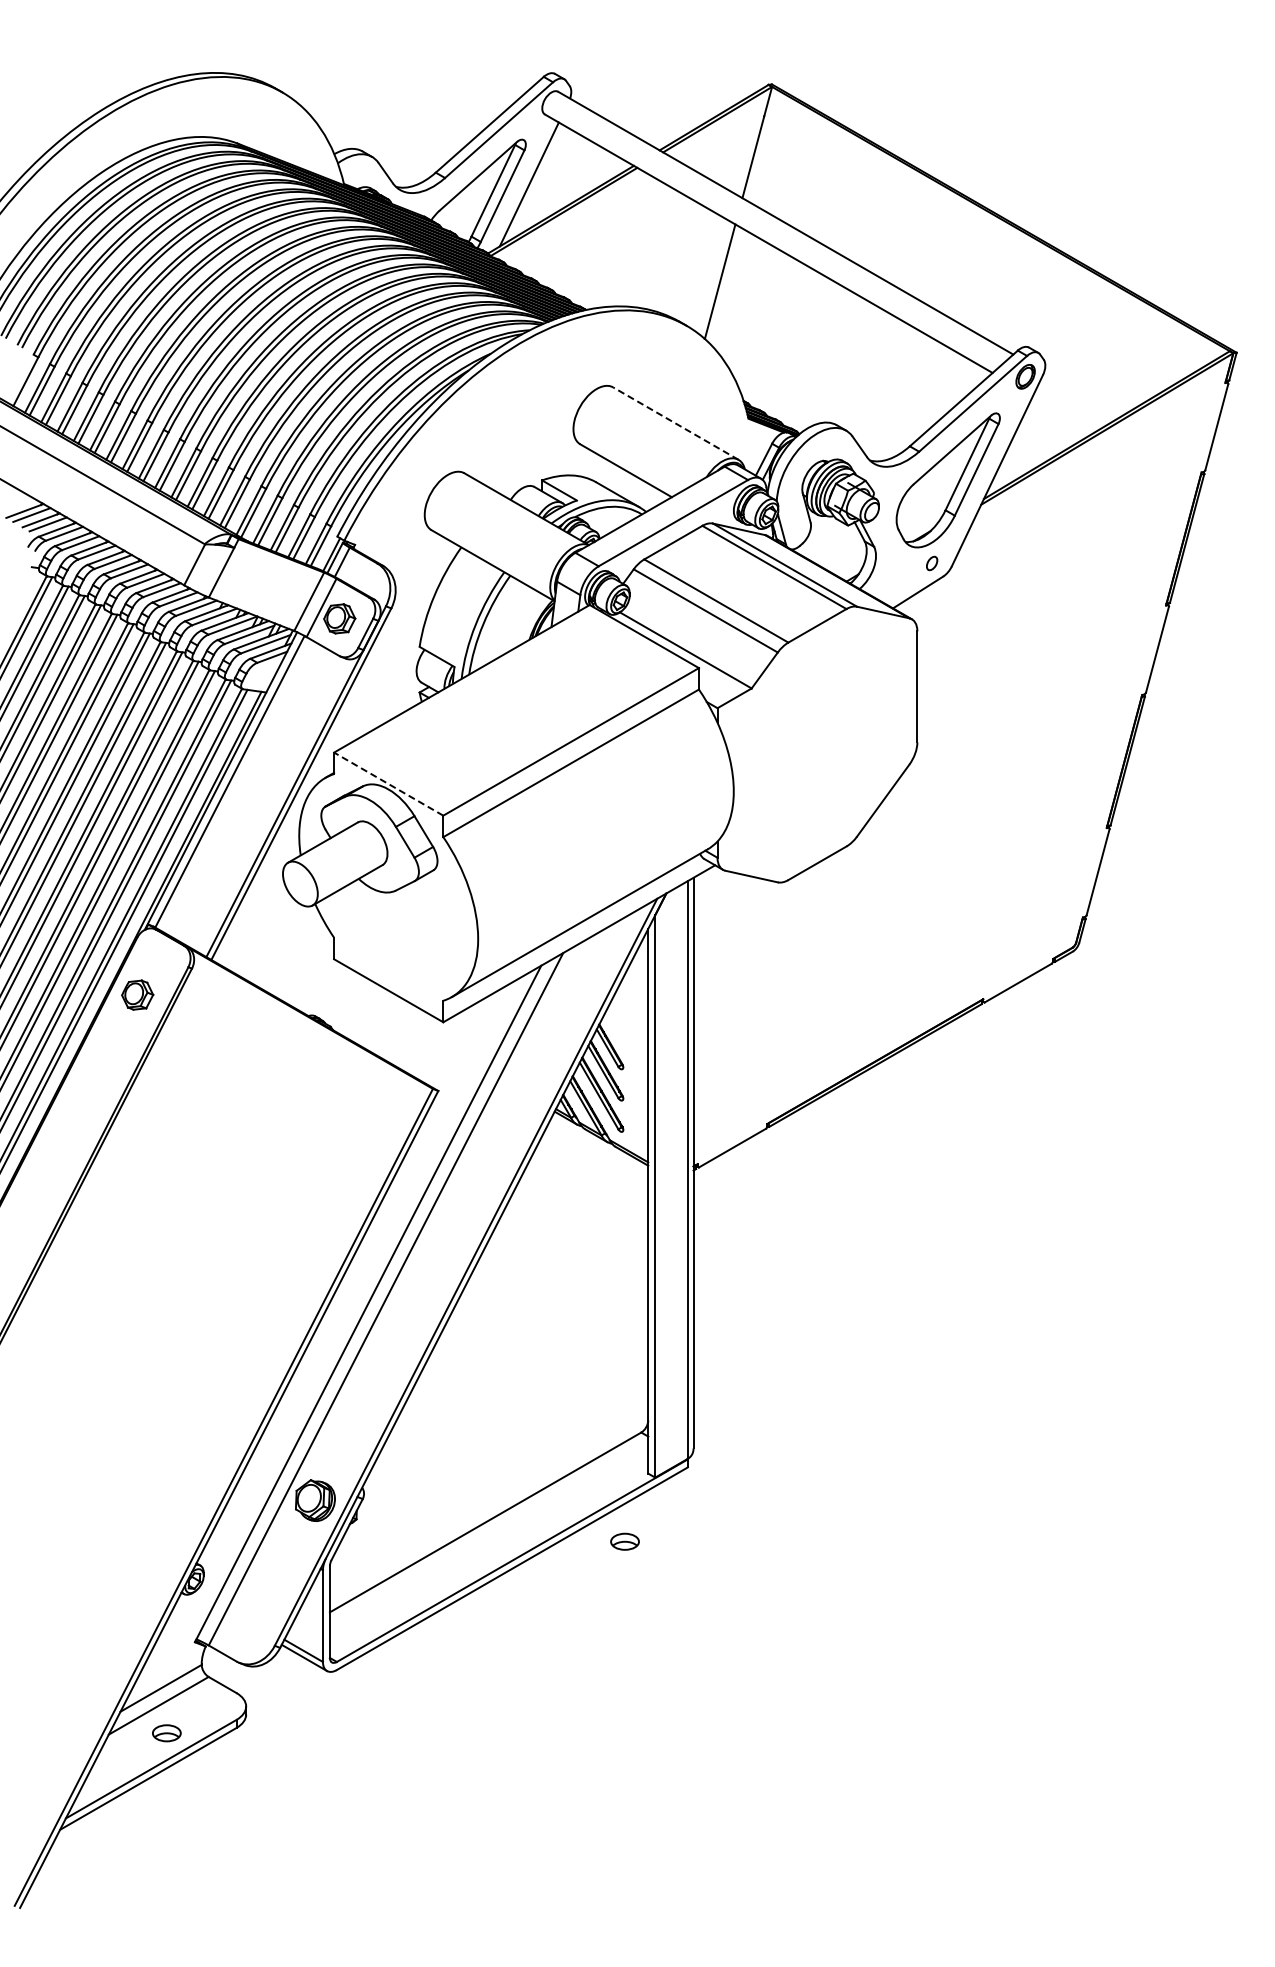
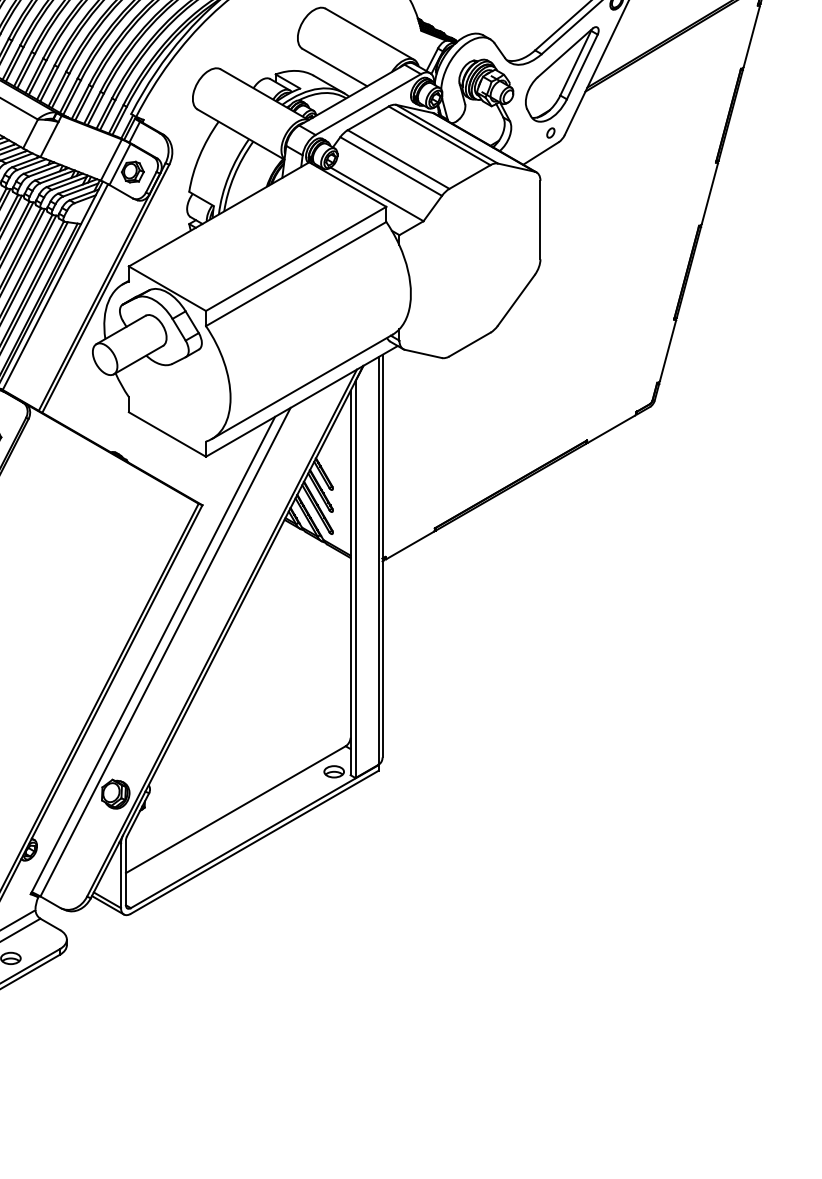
line: (675, 423) -> (369, 34), dashed -> solid
line: (388, 783) -> (167, 288), dashed -> solid
part: (624, 1541) -> (333, 771), moved

